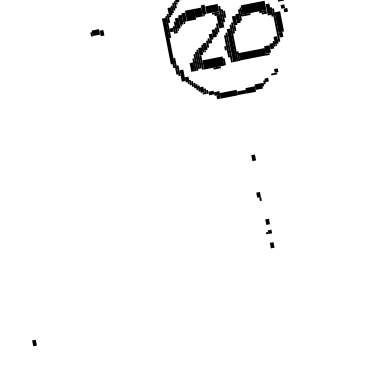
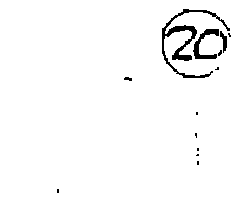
part: (96, 32) -> (127, 78), moved

